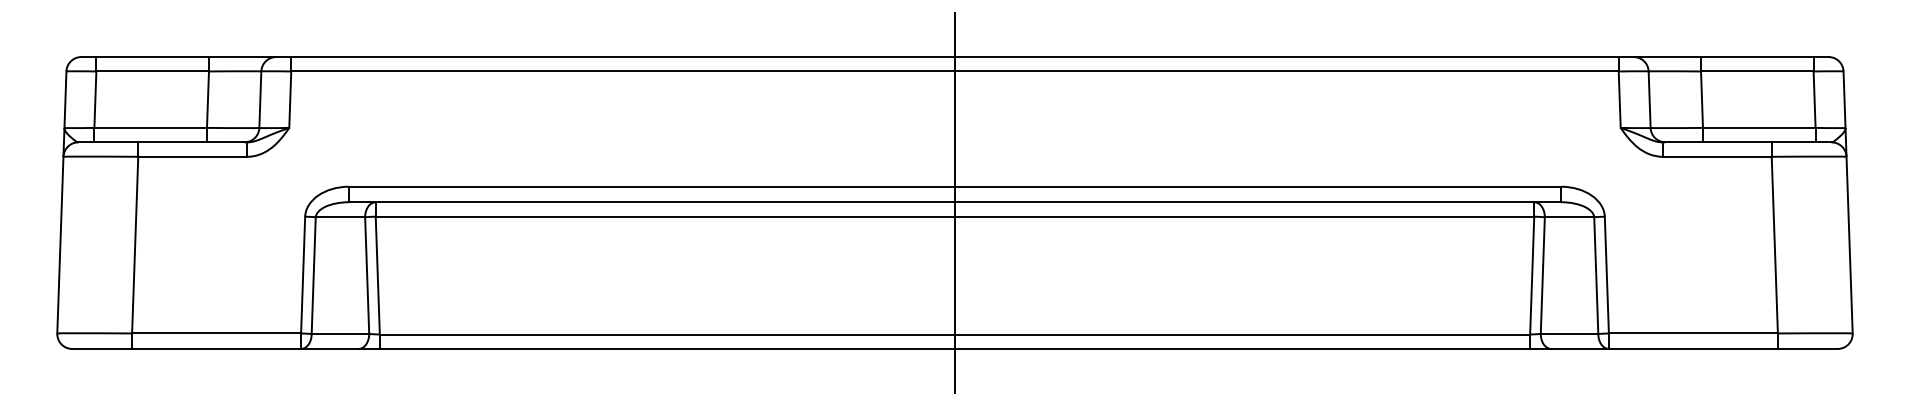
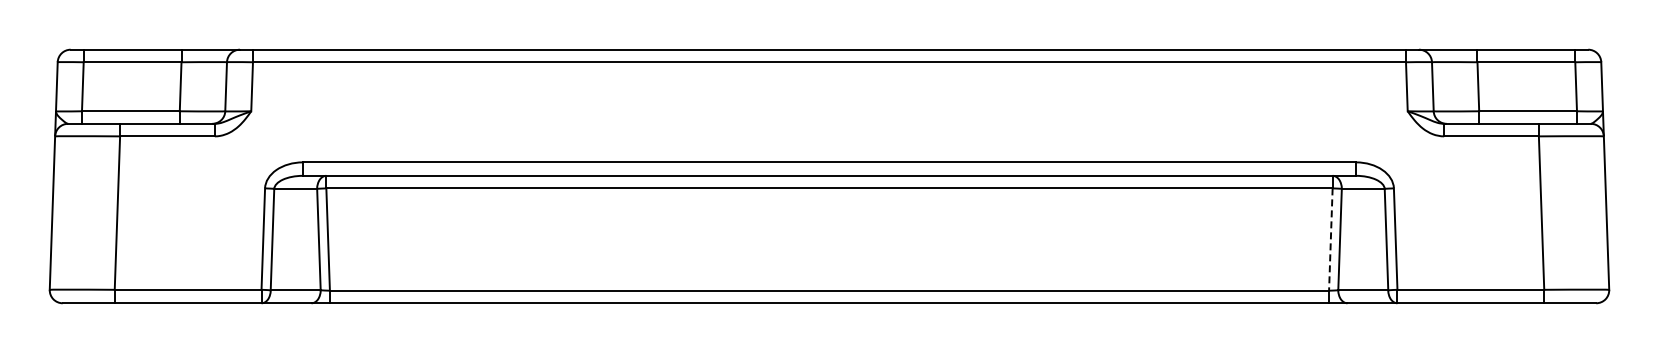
line: (955, 203) -> (829, 176), removed
line: (1531, 276) -> (1330, 240), solid -> dashed

